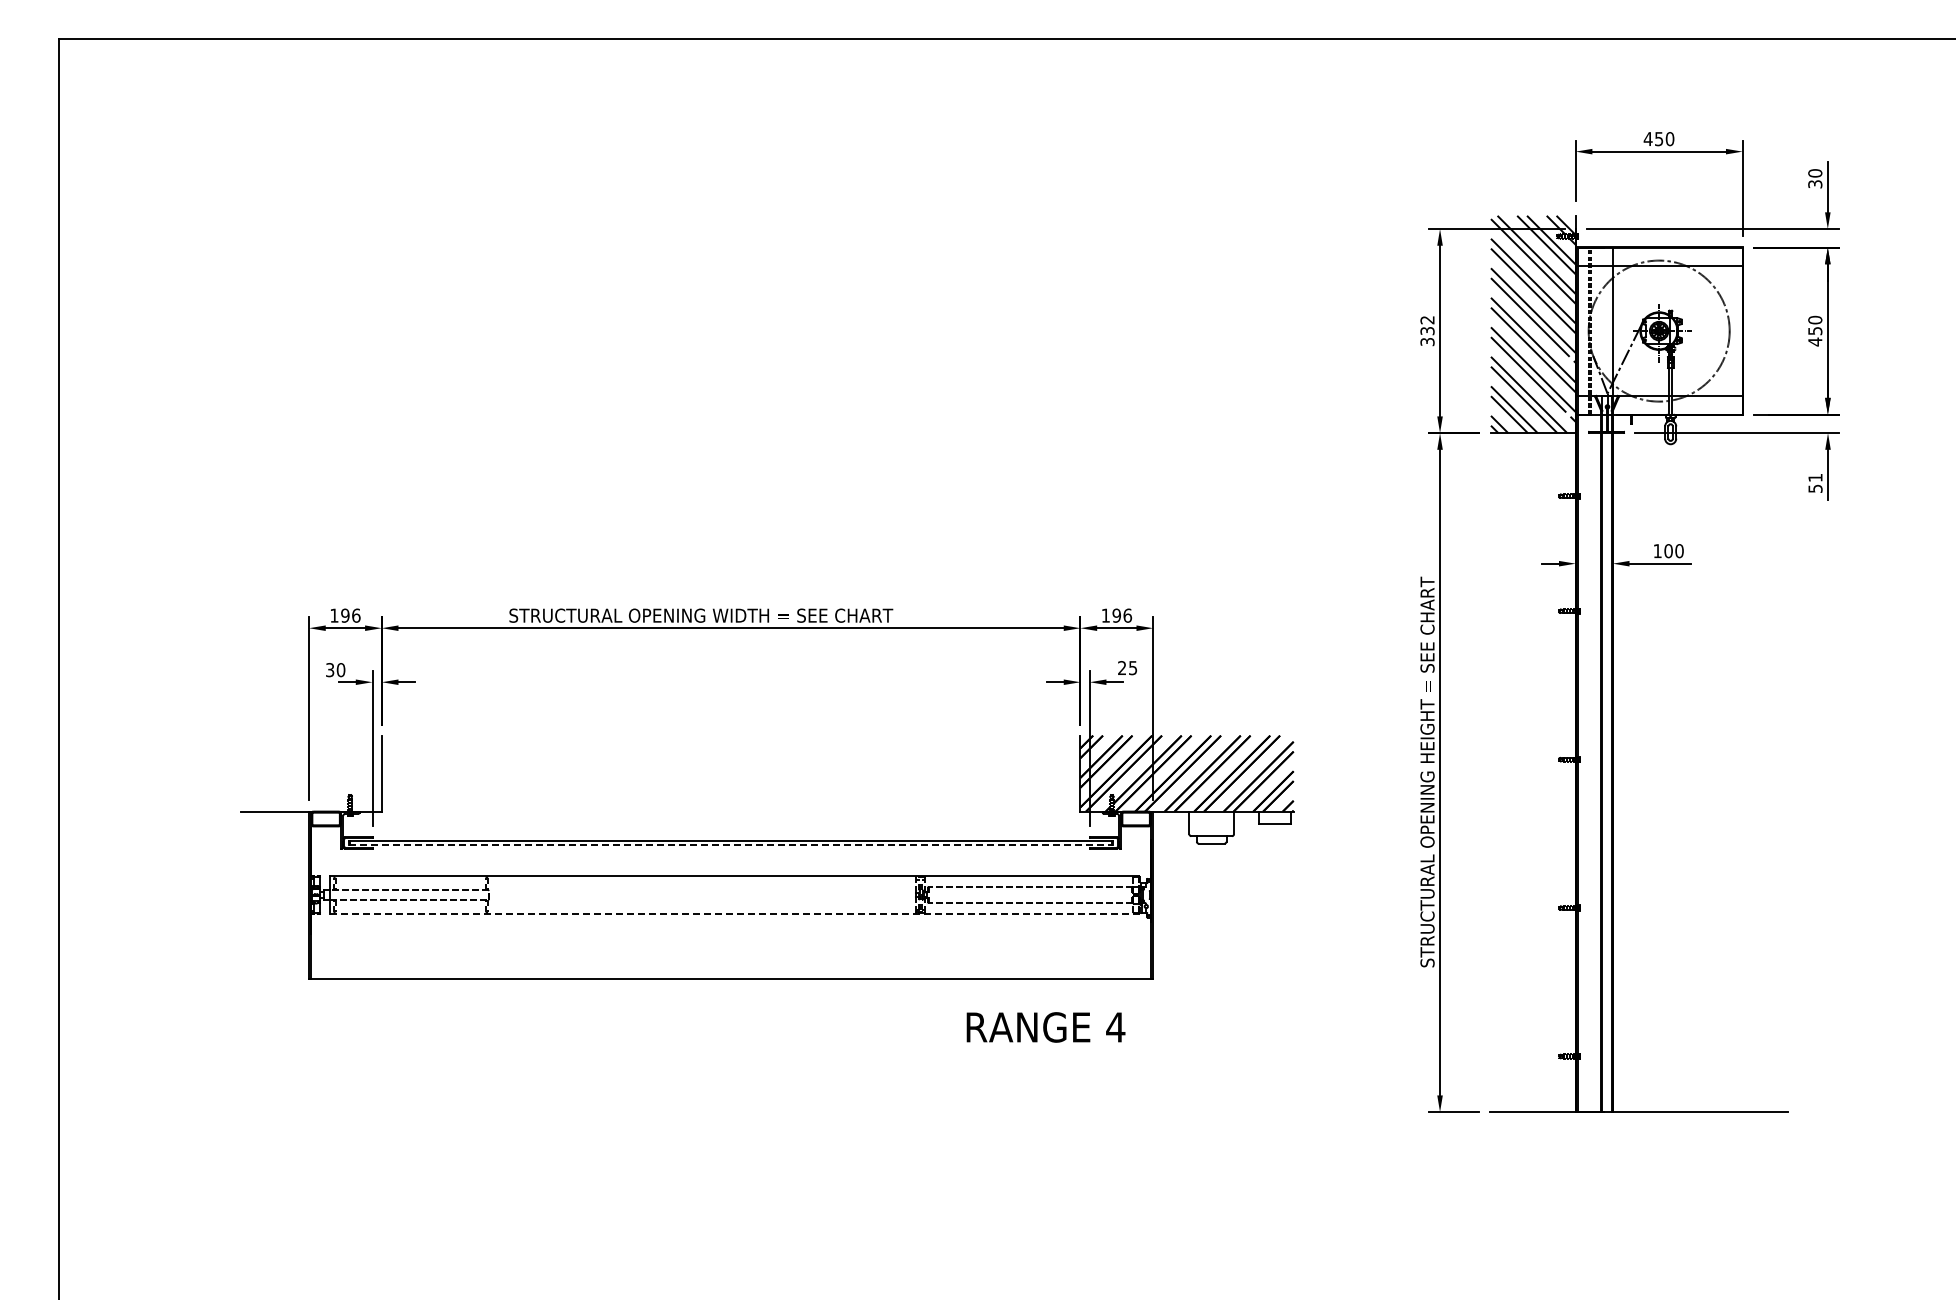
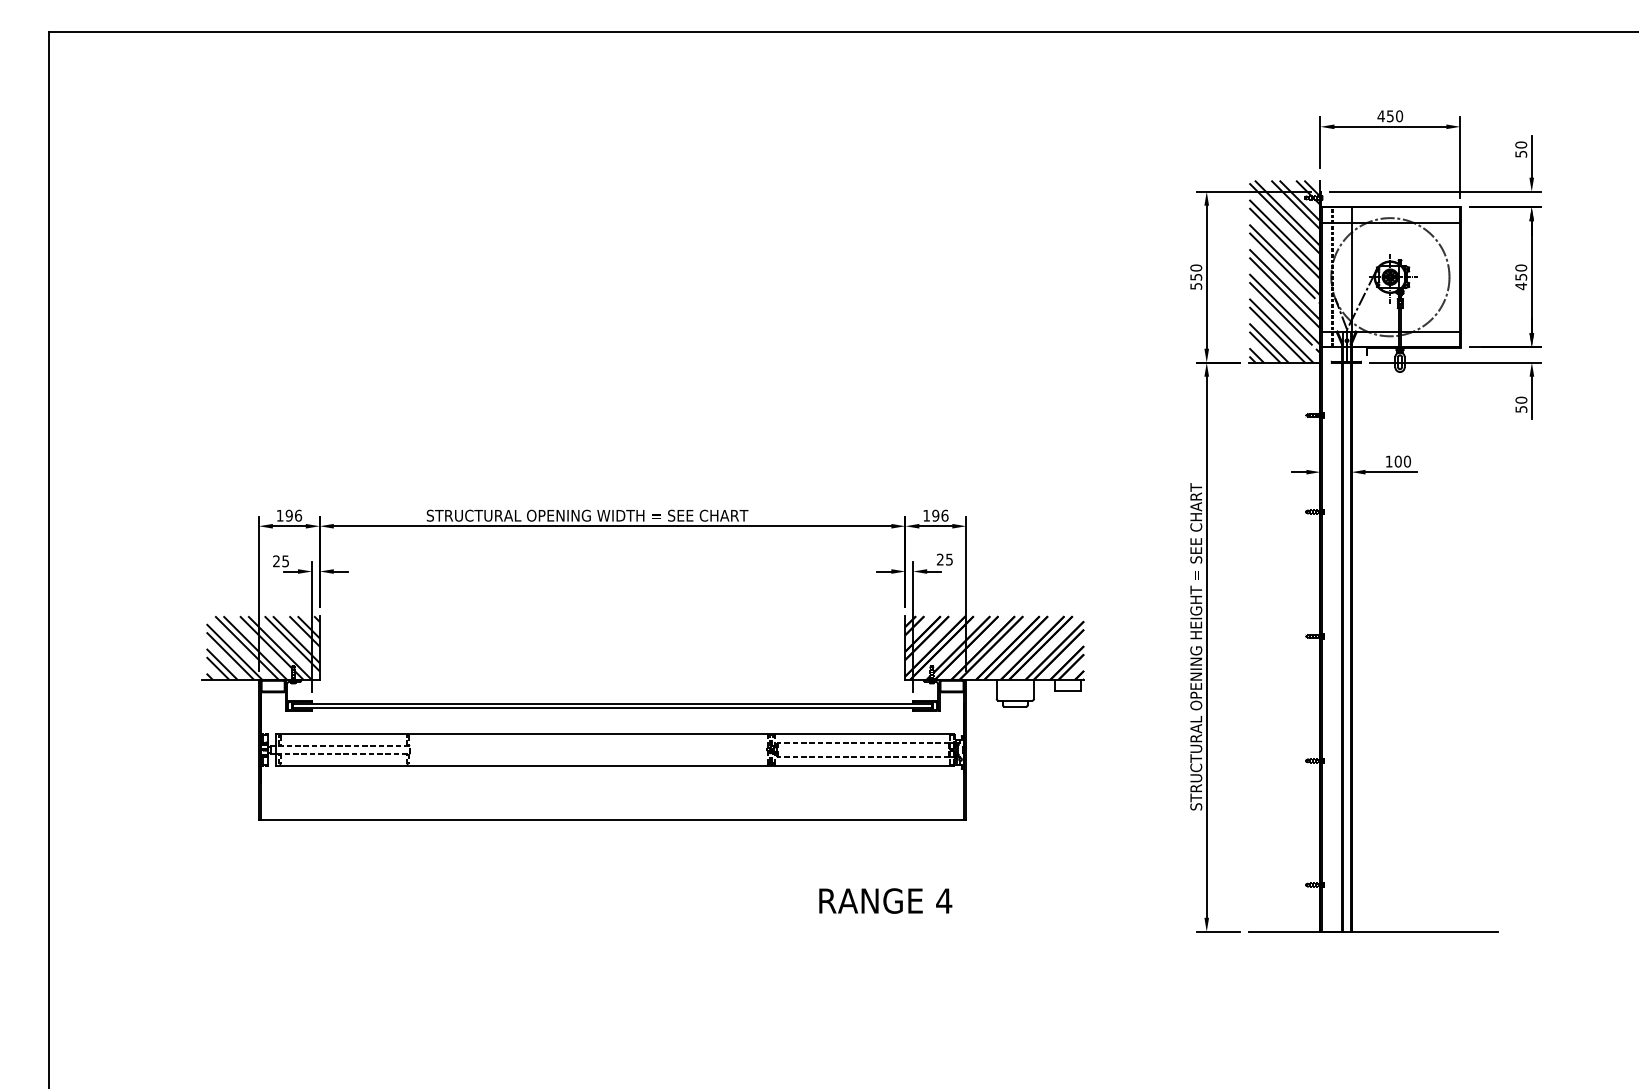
text: (1814, 183) -> (1520, 153), 30 -> 50
text: (1427, 330) -> (1196, 276), 332 -> 550
text: (1815, 477) -> (1521, 399), 51 -> 50
text: (335, 670) -> (281, 561), 30 -> 25
hatch: (313, 773) -> (262, 648), added
line: (731, 845) -> (612, 708), dashed -> solid
line: (734, 913) -> (615, 765), dashed -> solid
text: (1045, 1027) -> (885, 901), moved

